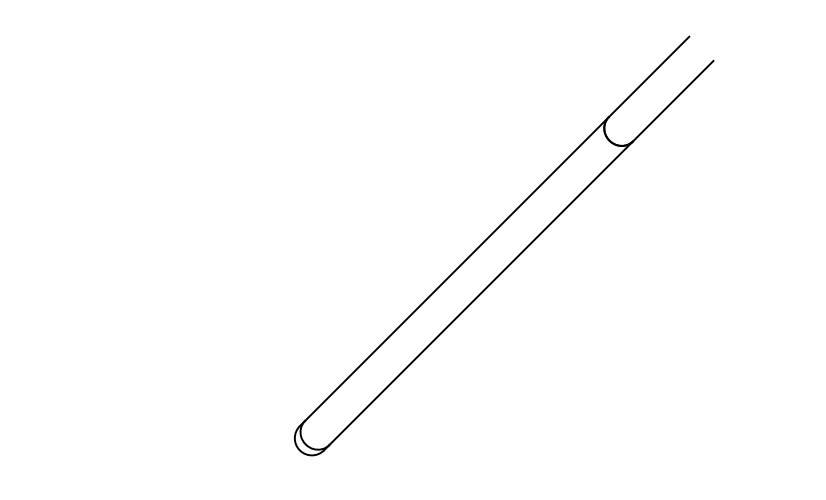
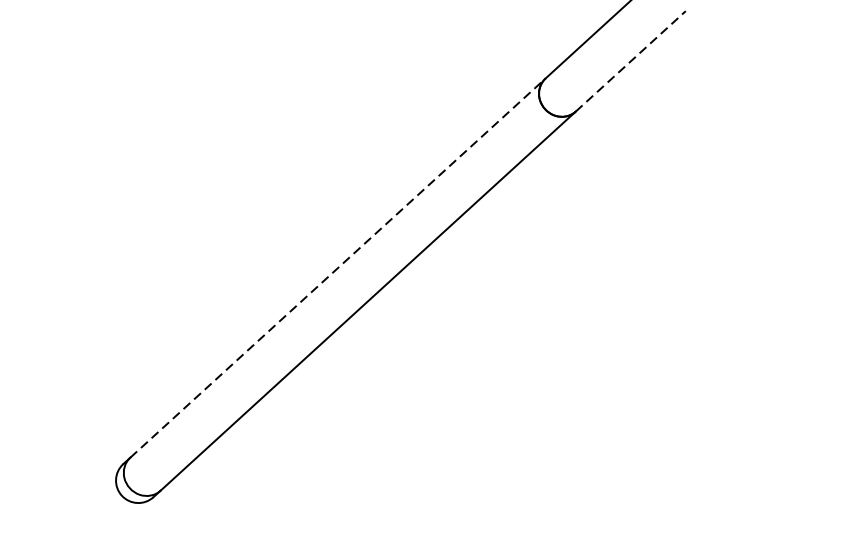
line: (673, 101) -> (631, 61), solid -> dashed
line: (456, 269) -> (337, 268), solid -> dashed

